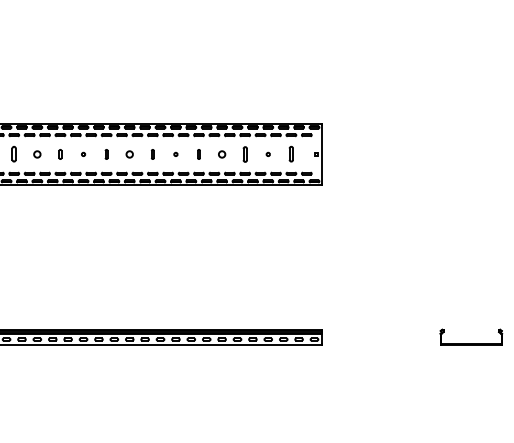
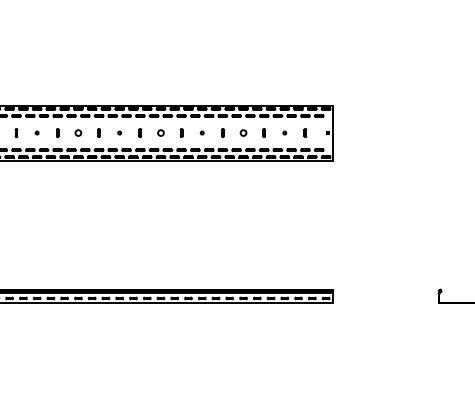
part: (244, 153) -> (263, 132), size x0.62
part: (13, 154) -> (57, 133), size x0.62
part: (291, 154) -> (305, 133), size x0.62

